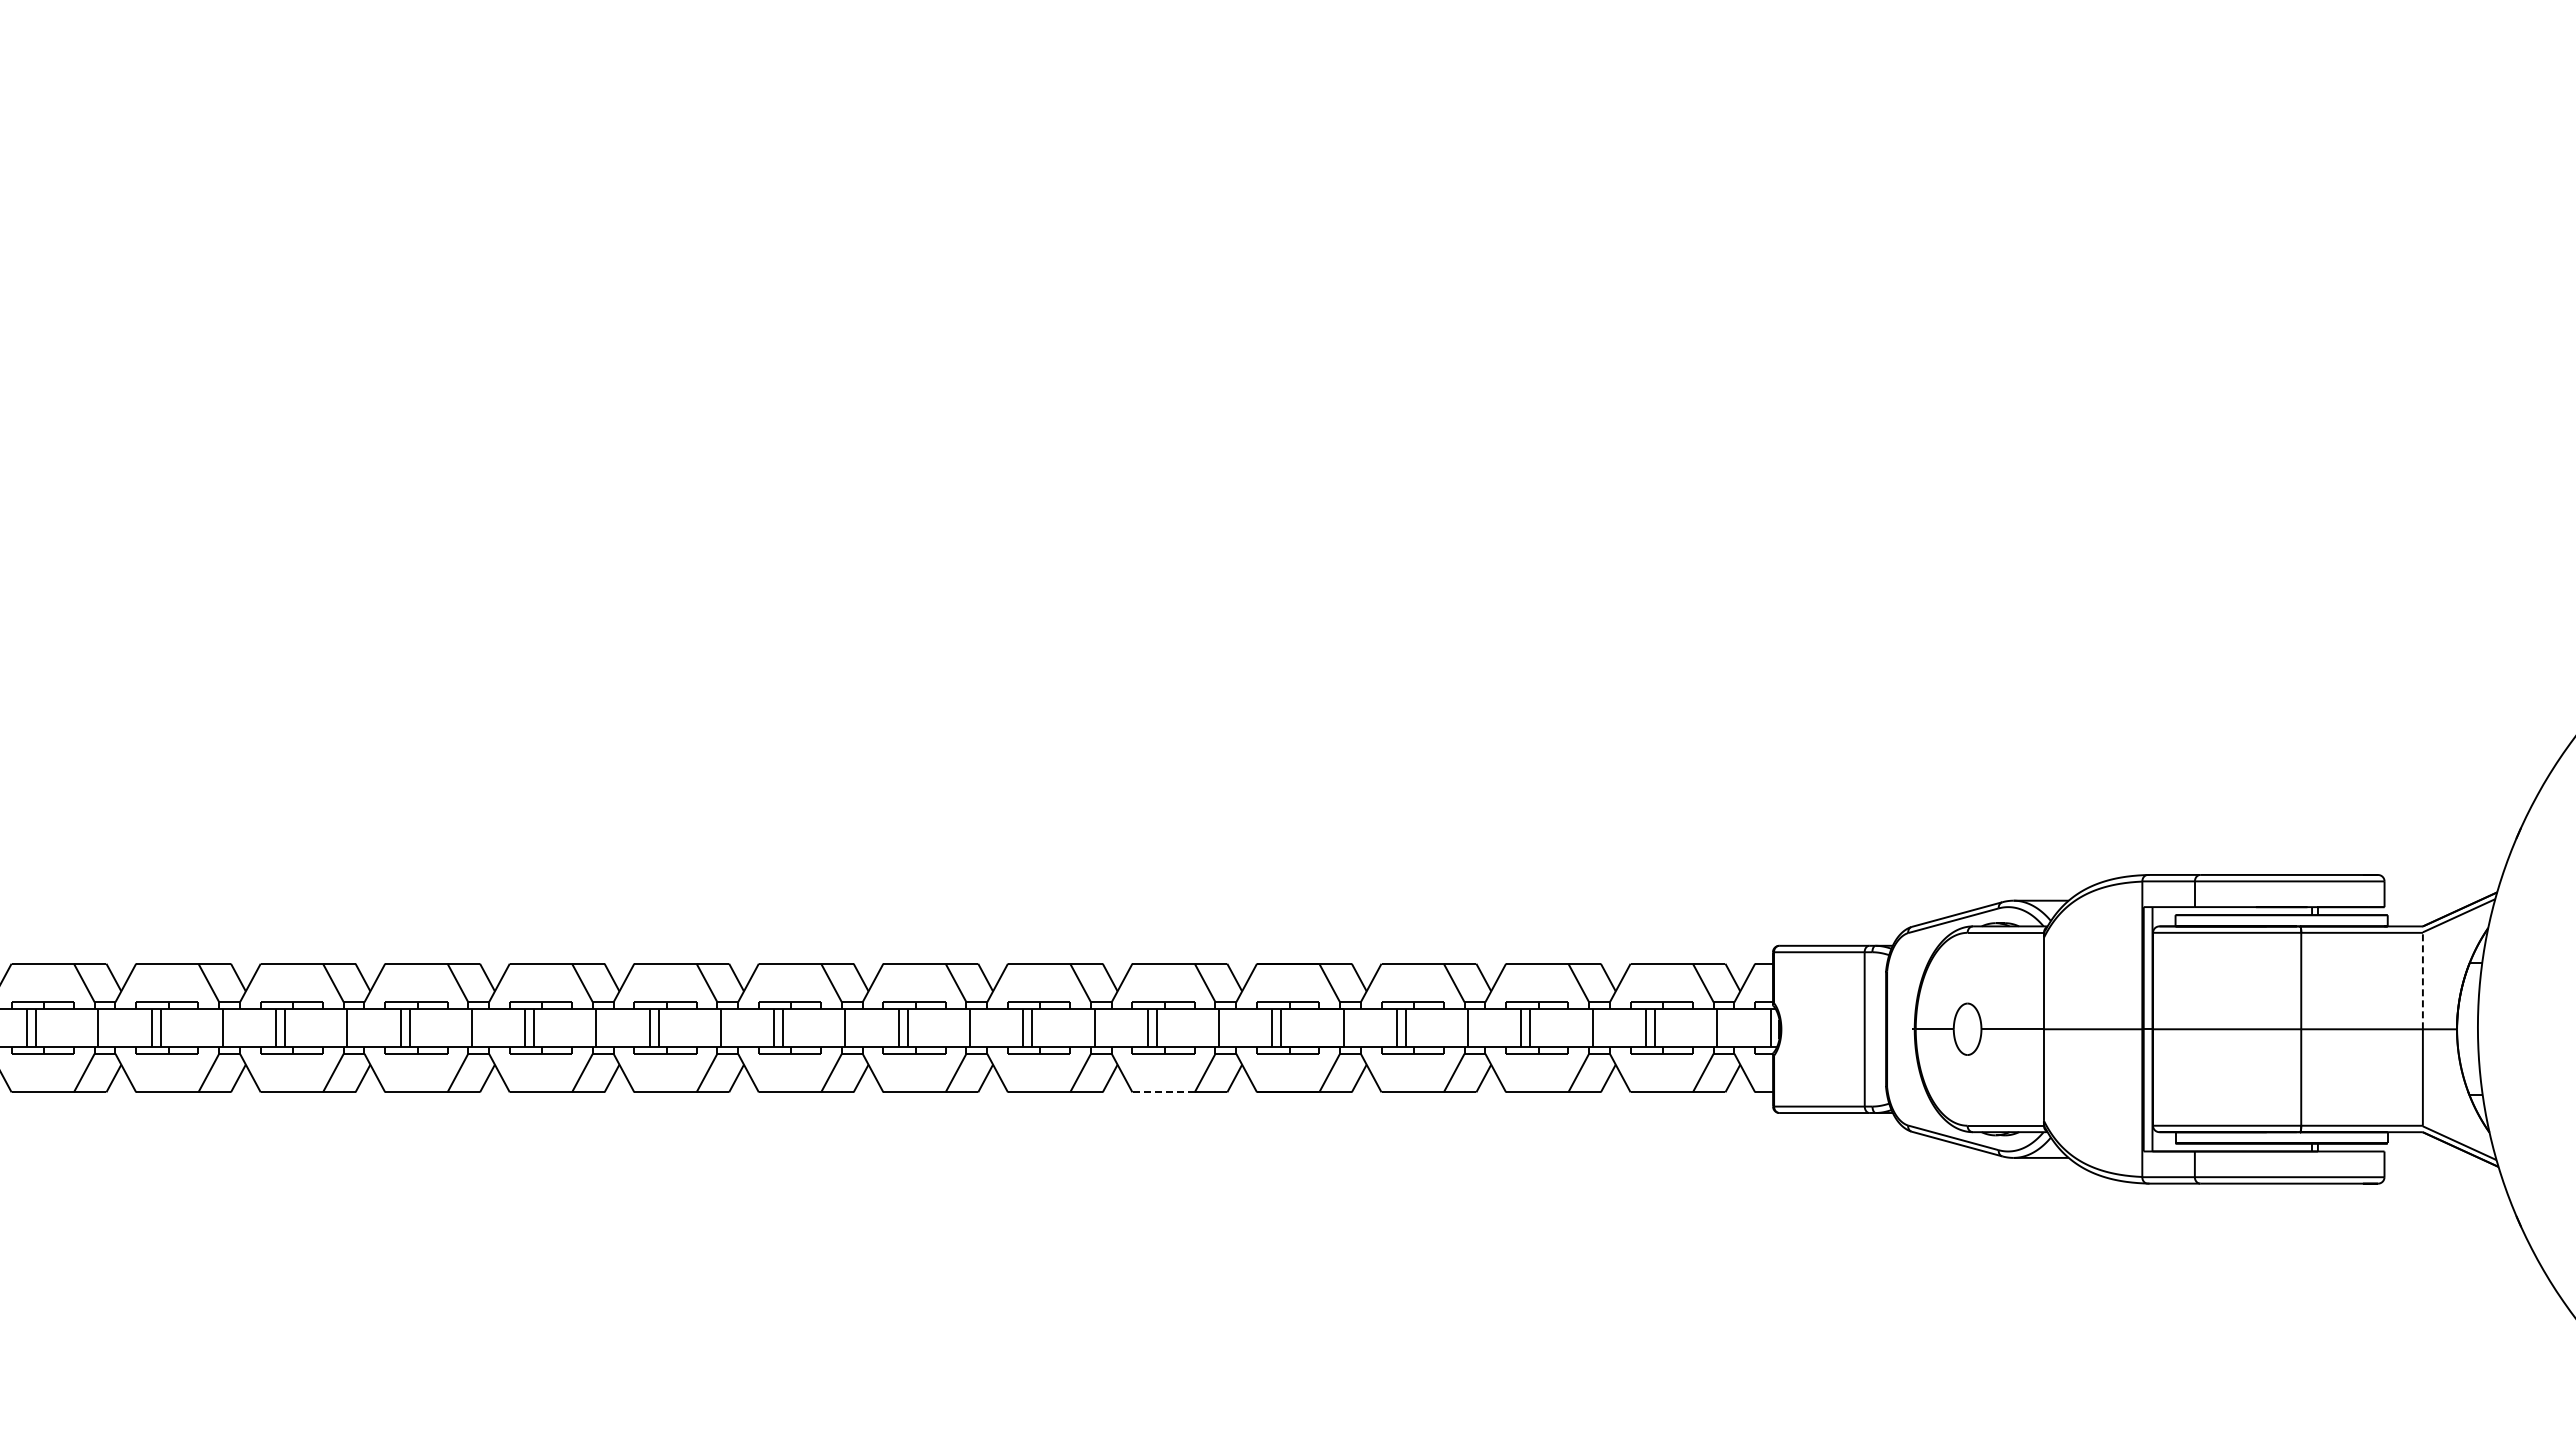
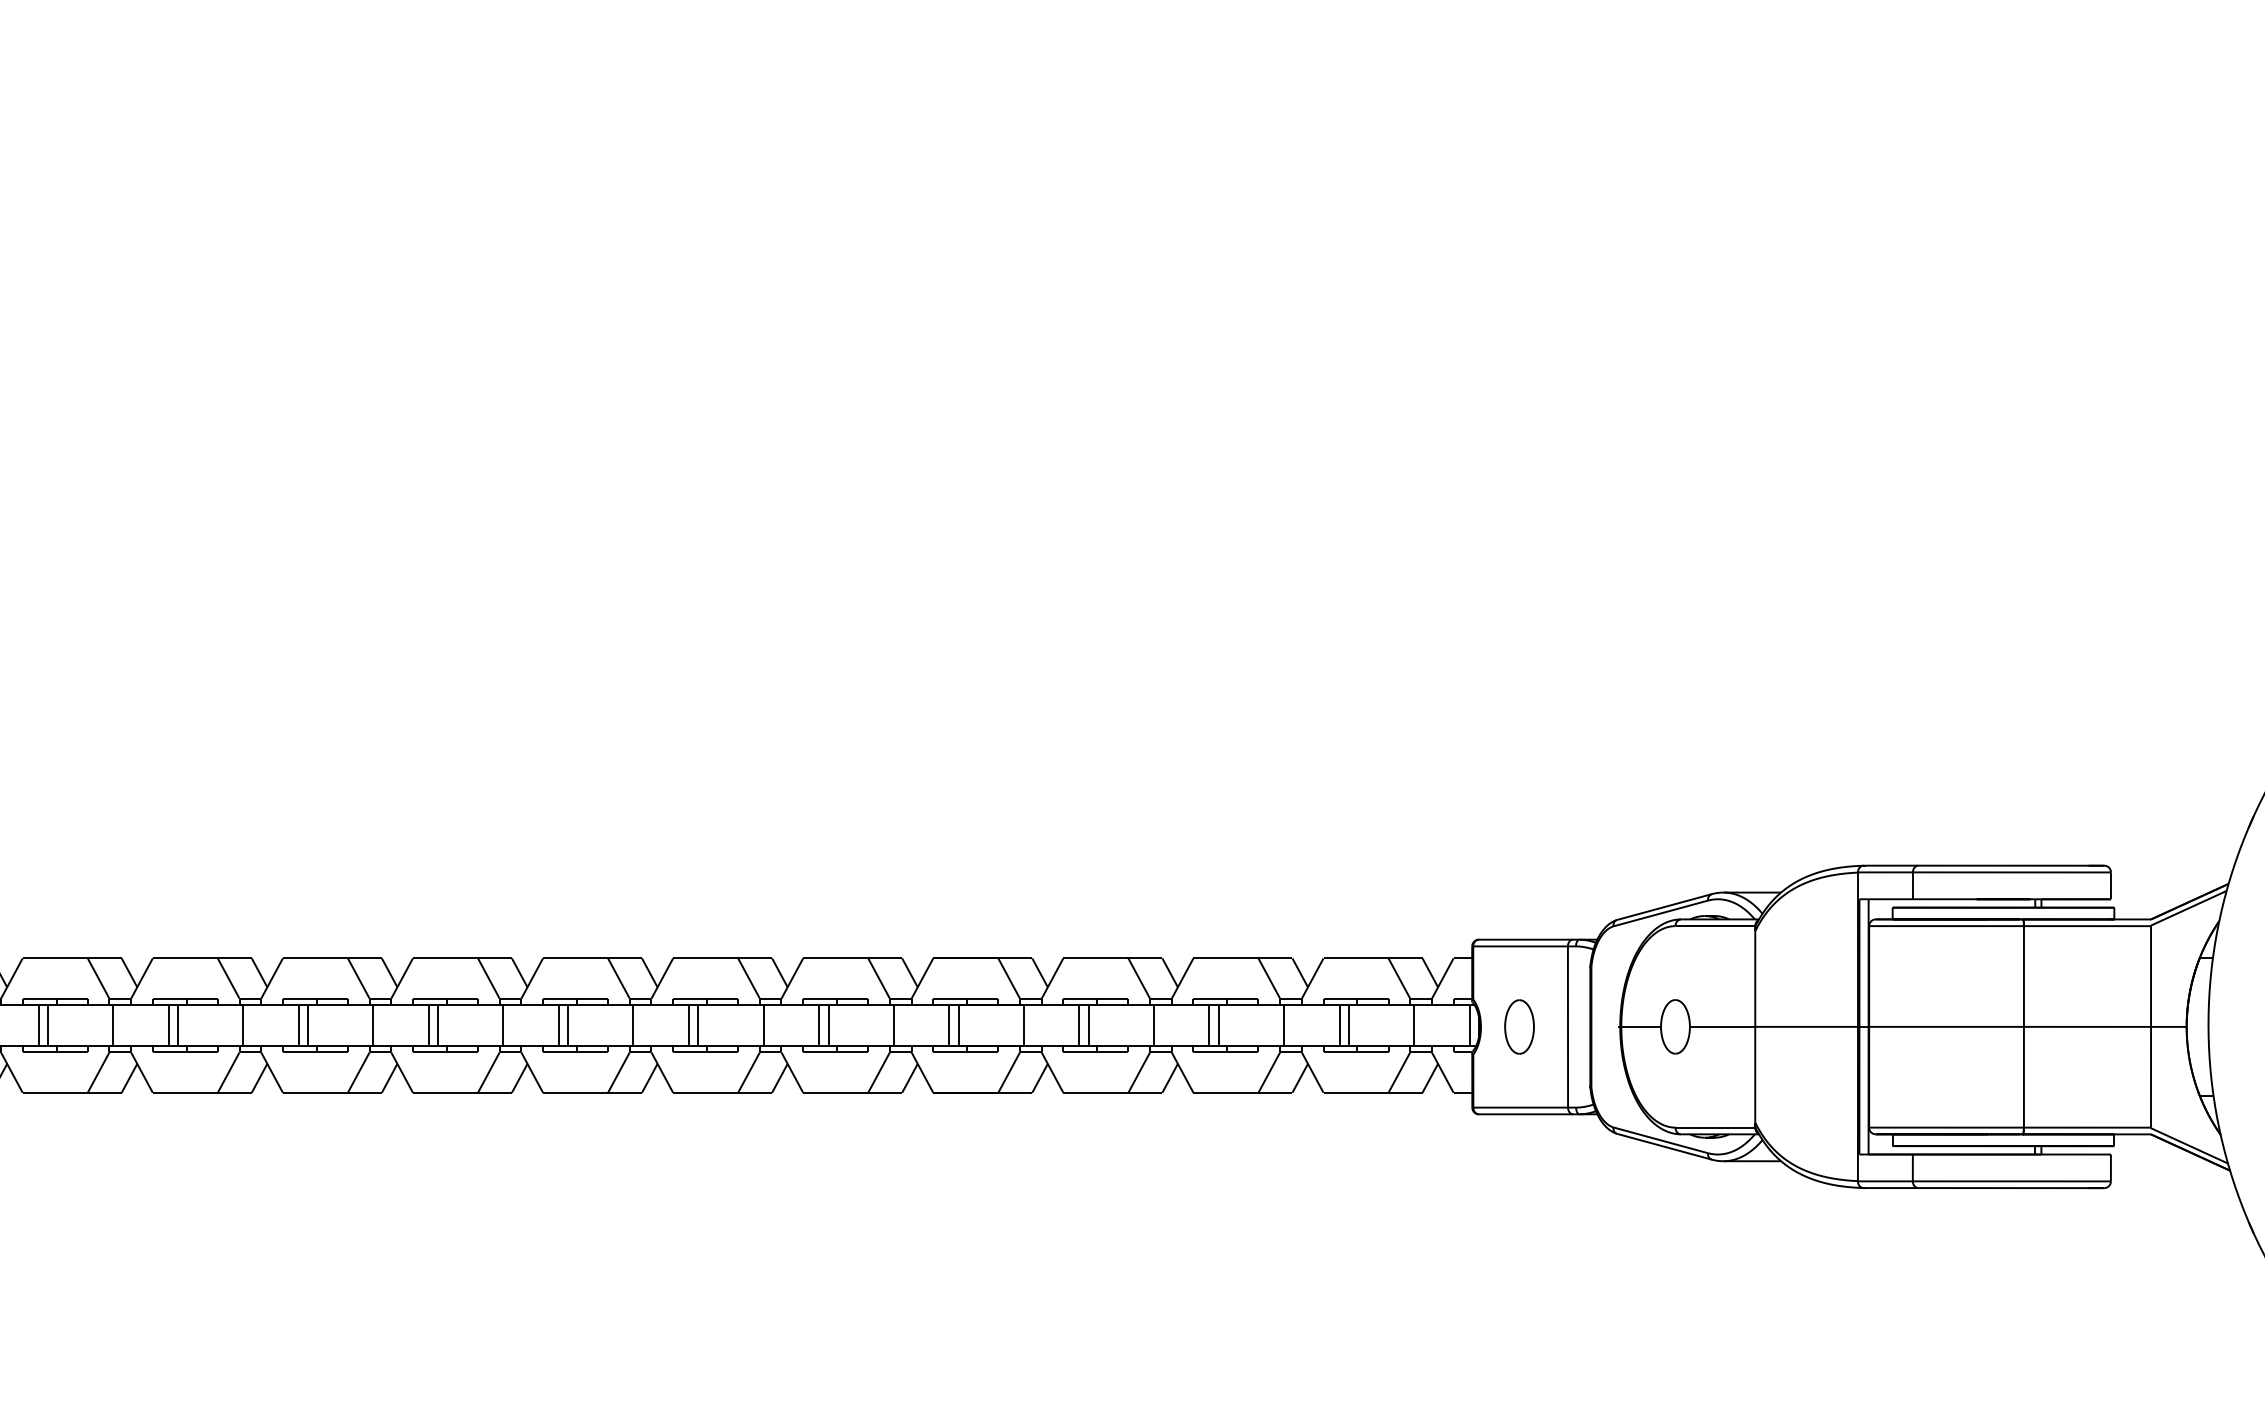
line: (2422, 980) -> (2150, 975), dashed -> solid
part: (1817, 1028) -> (1518, 1026), added
line: (1163, 1092) -> (835, 1092), dashed -> solid

